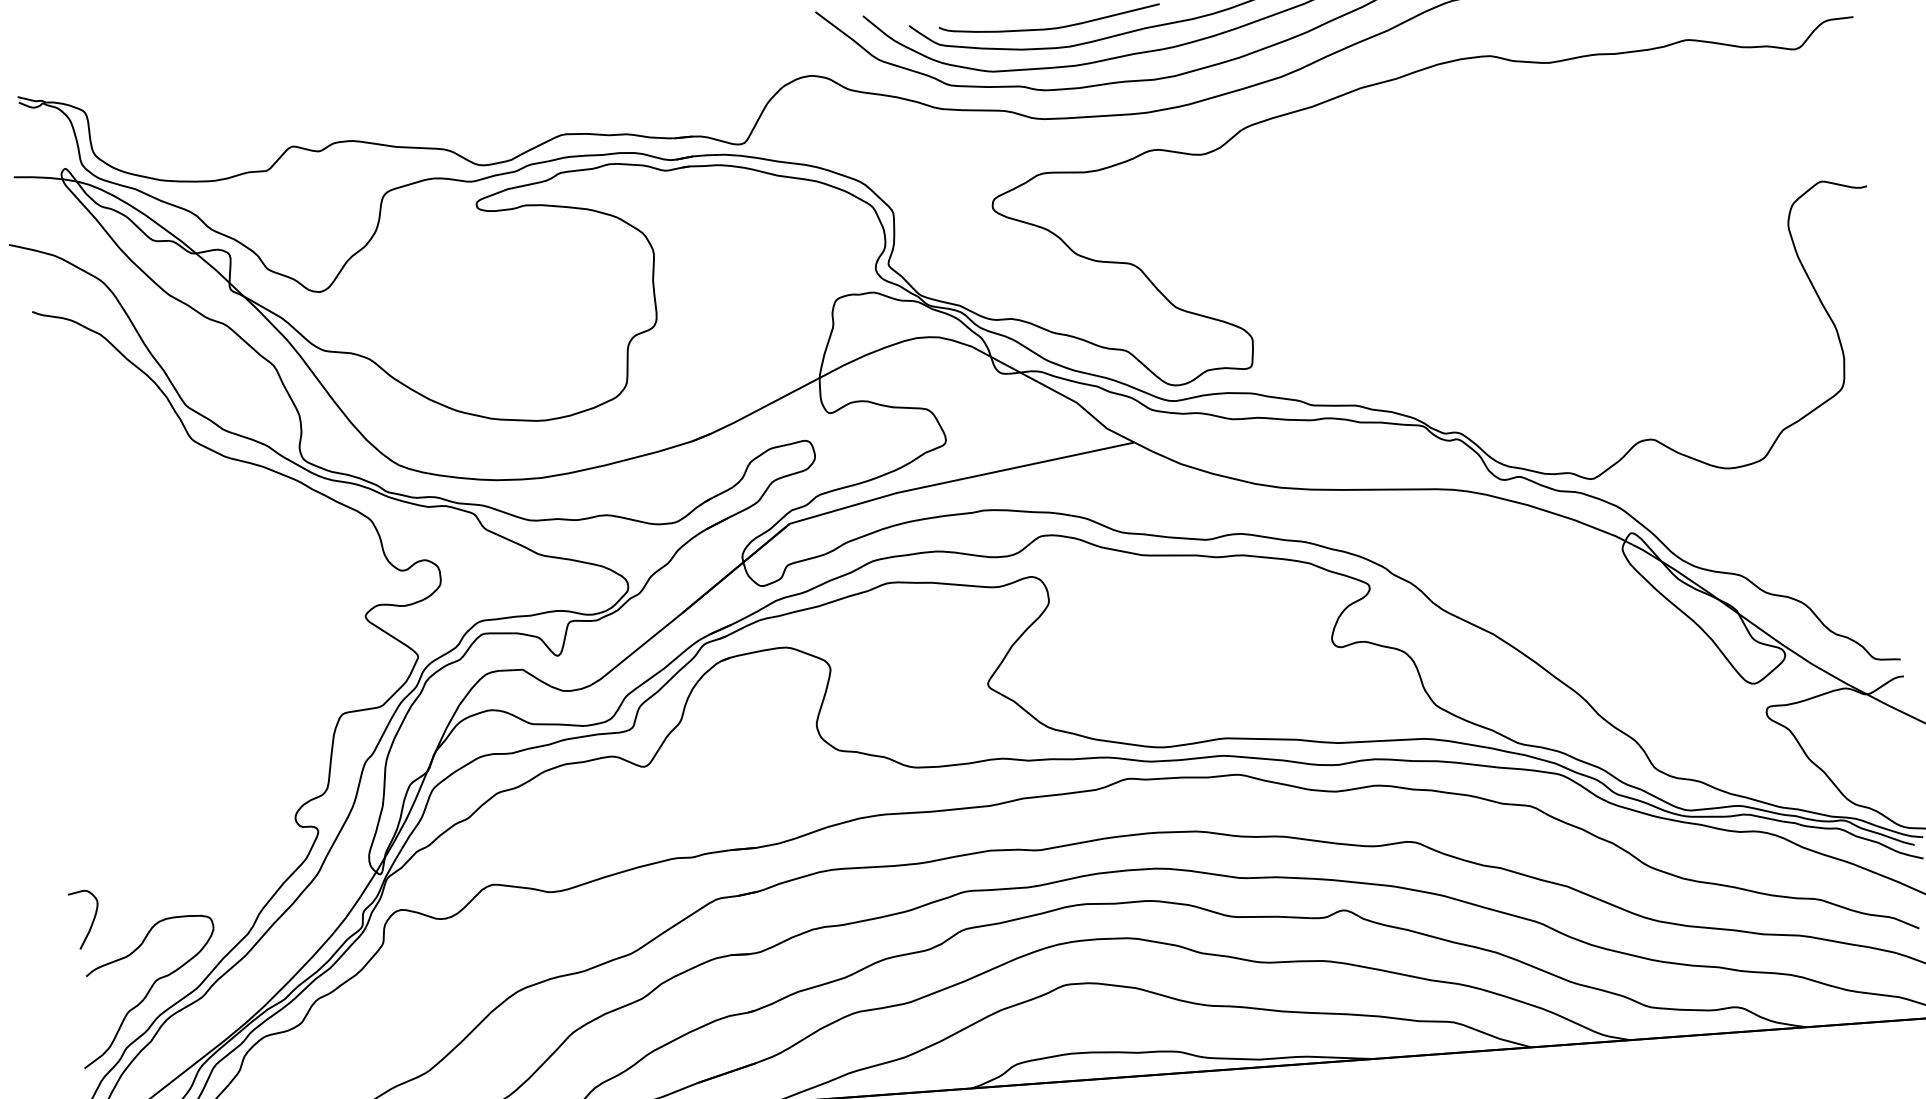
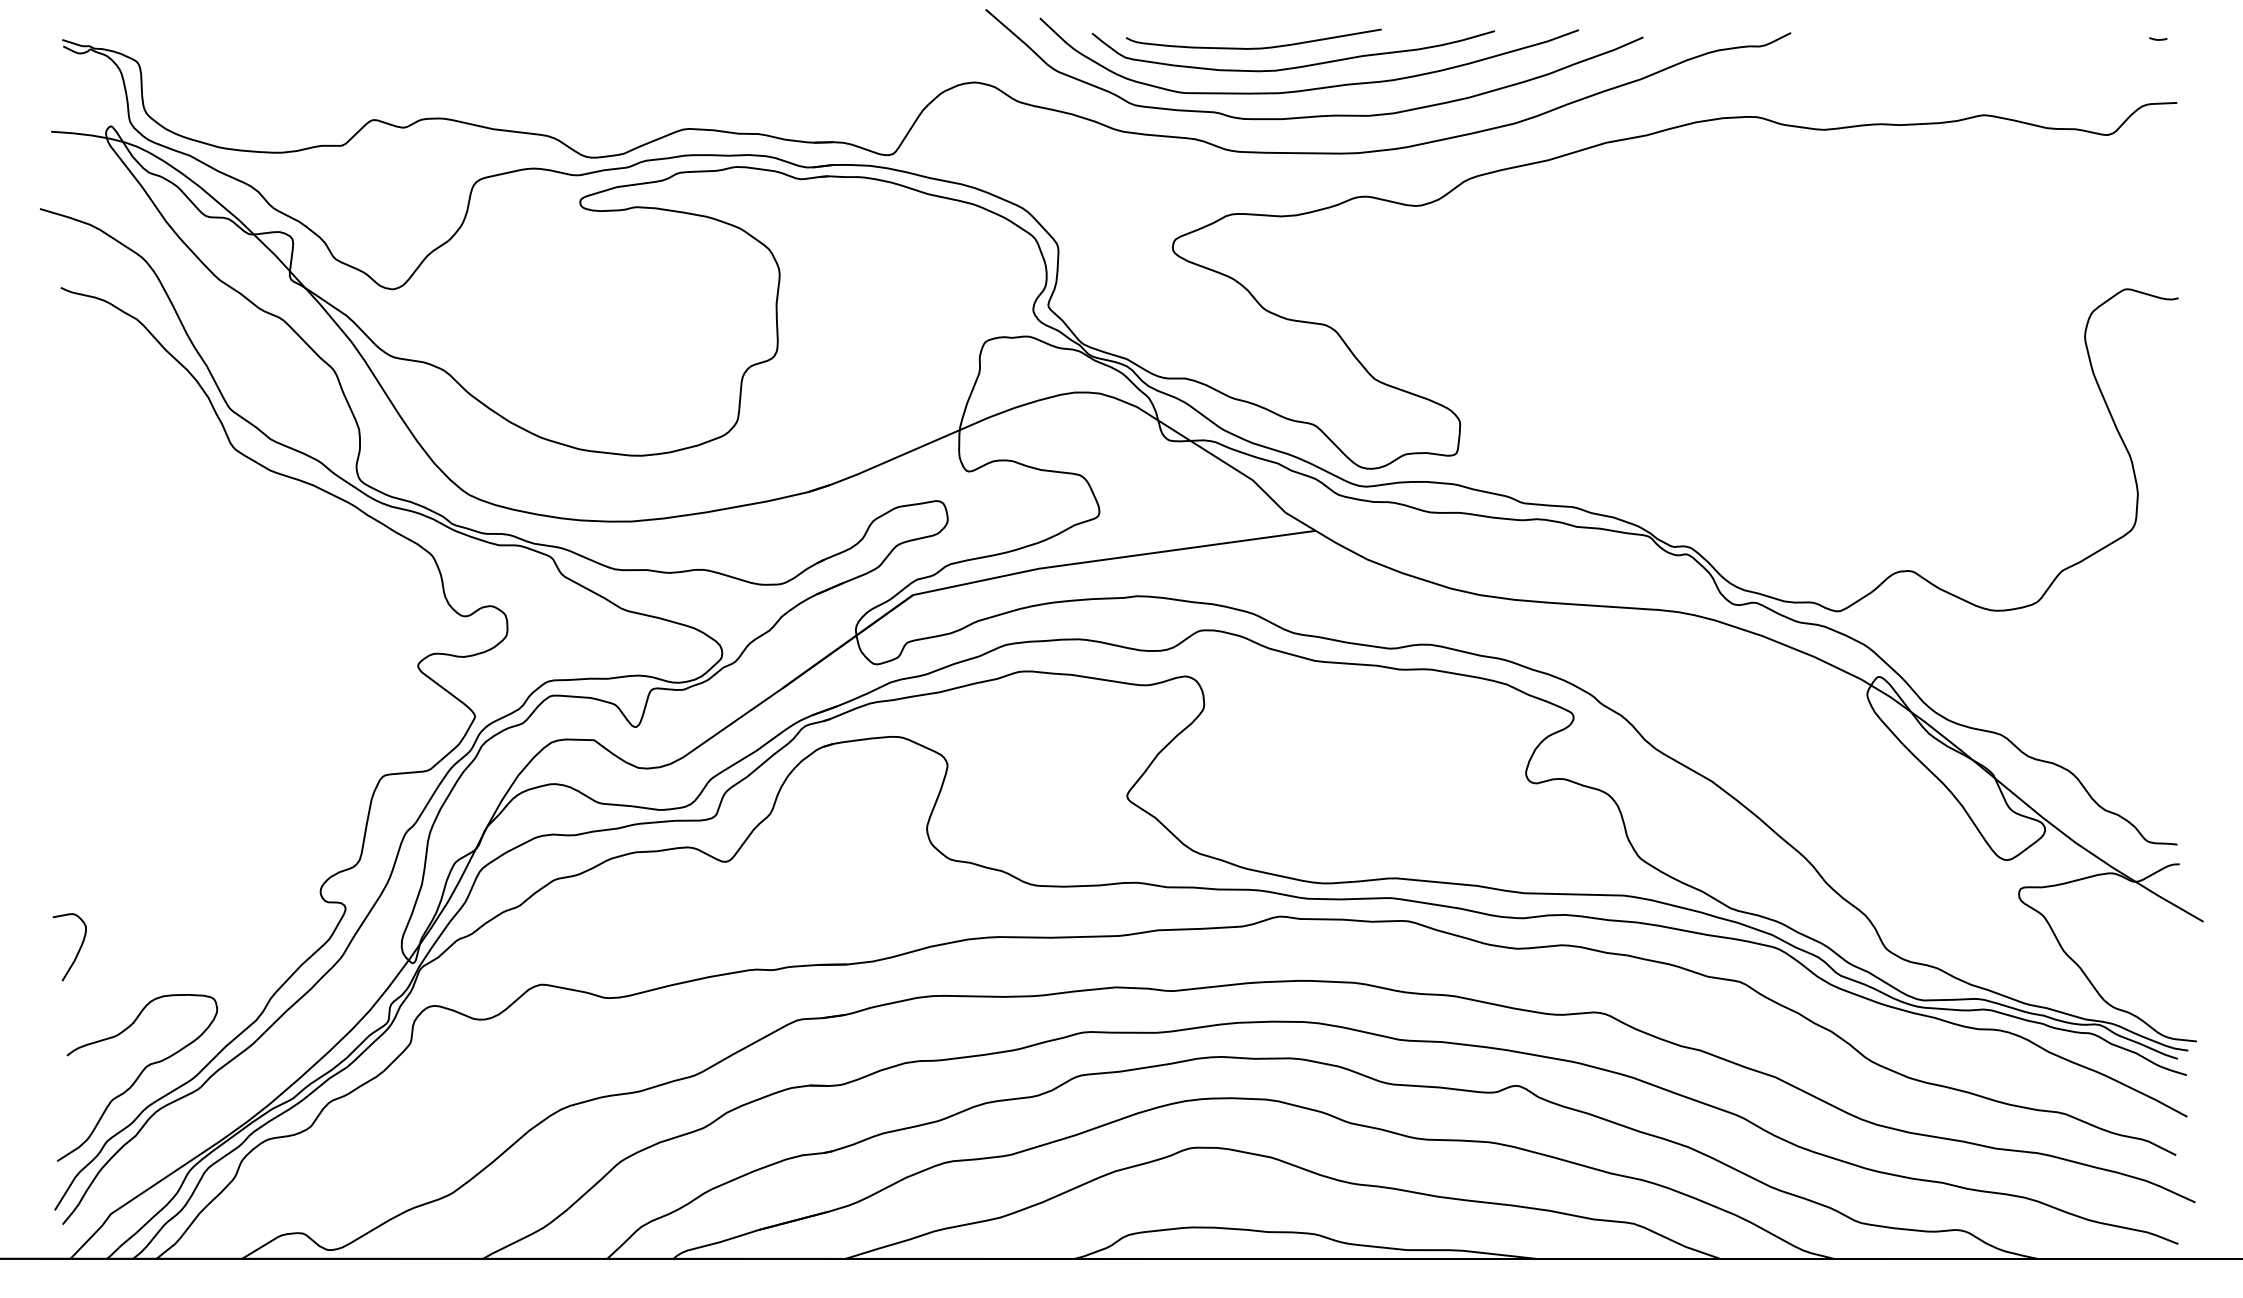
curve: (92, 921) -> (78, 949), moved

